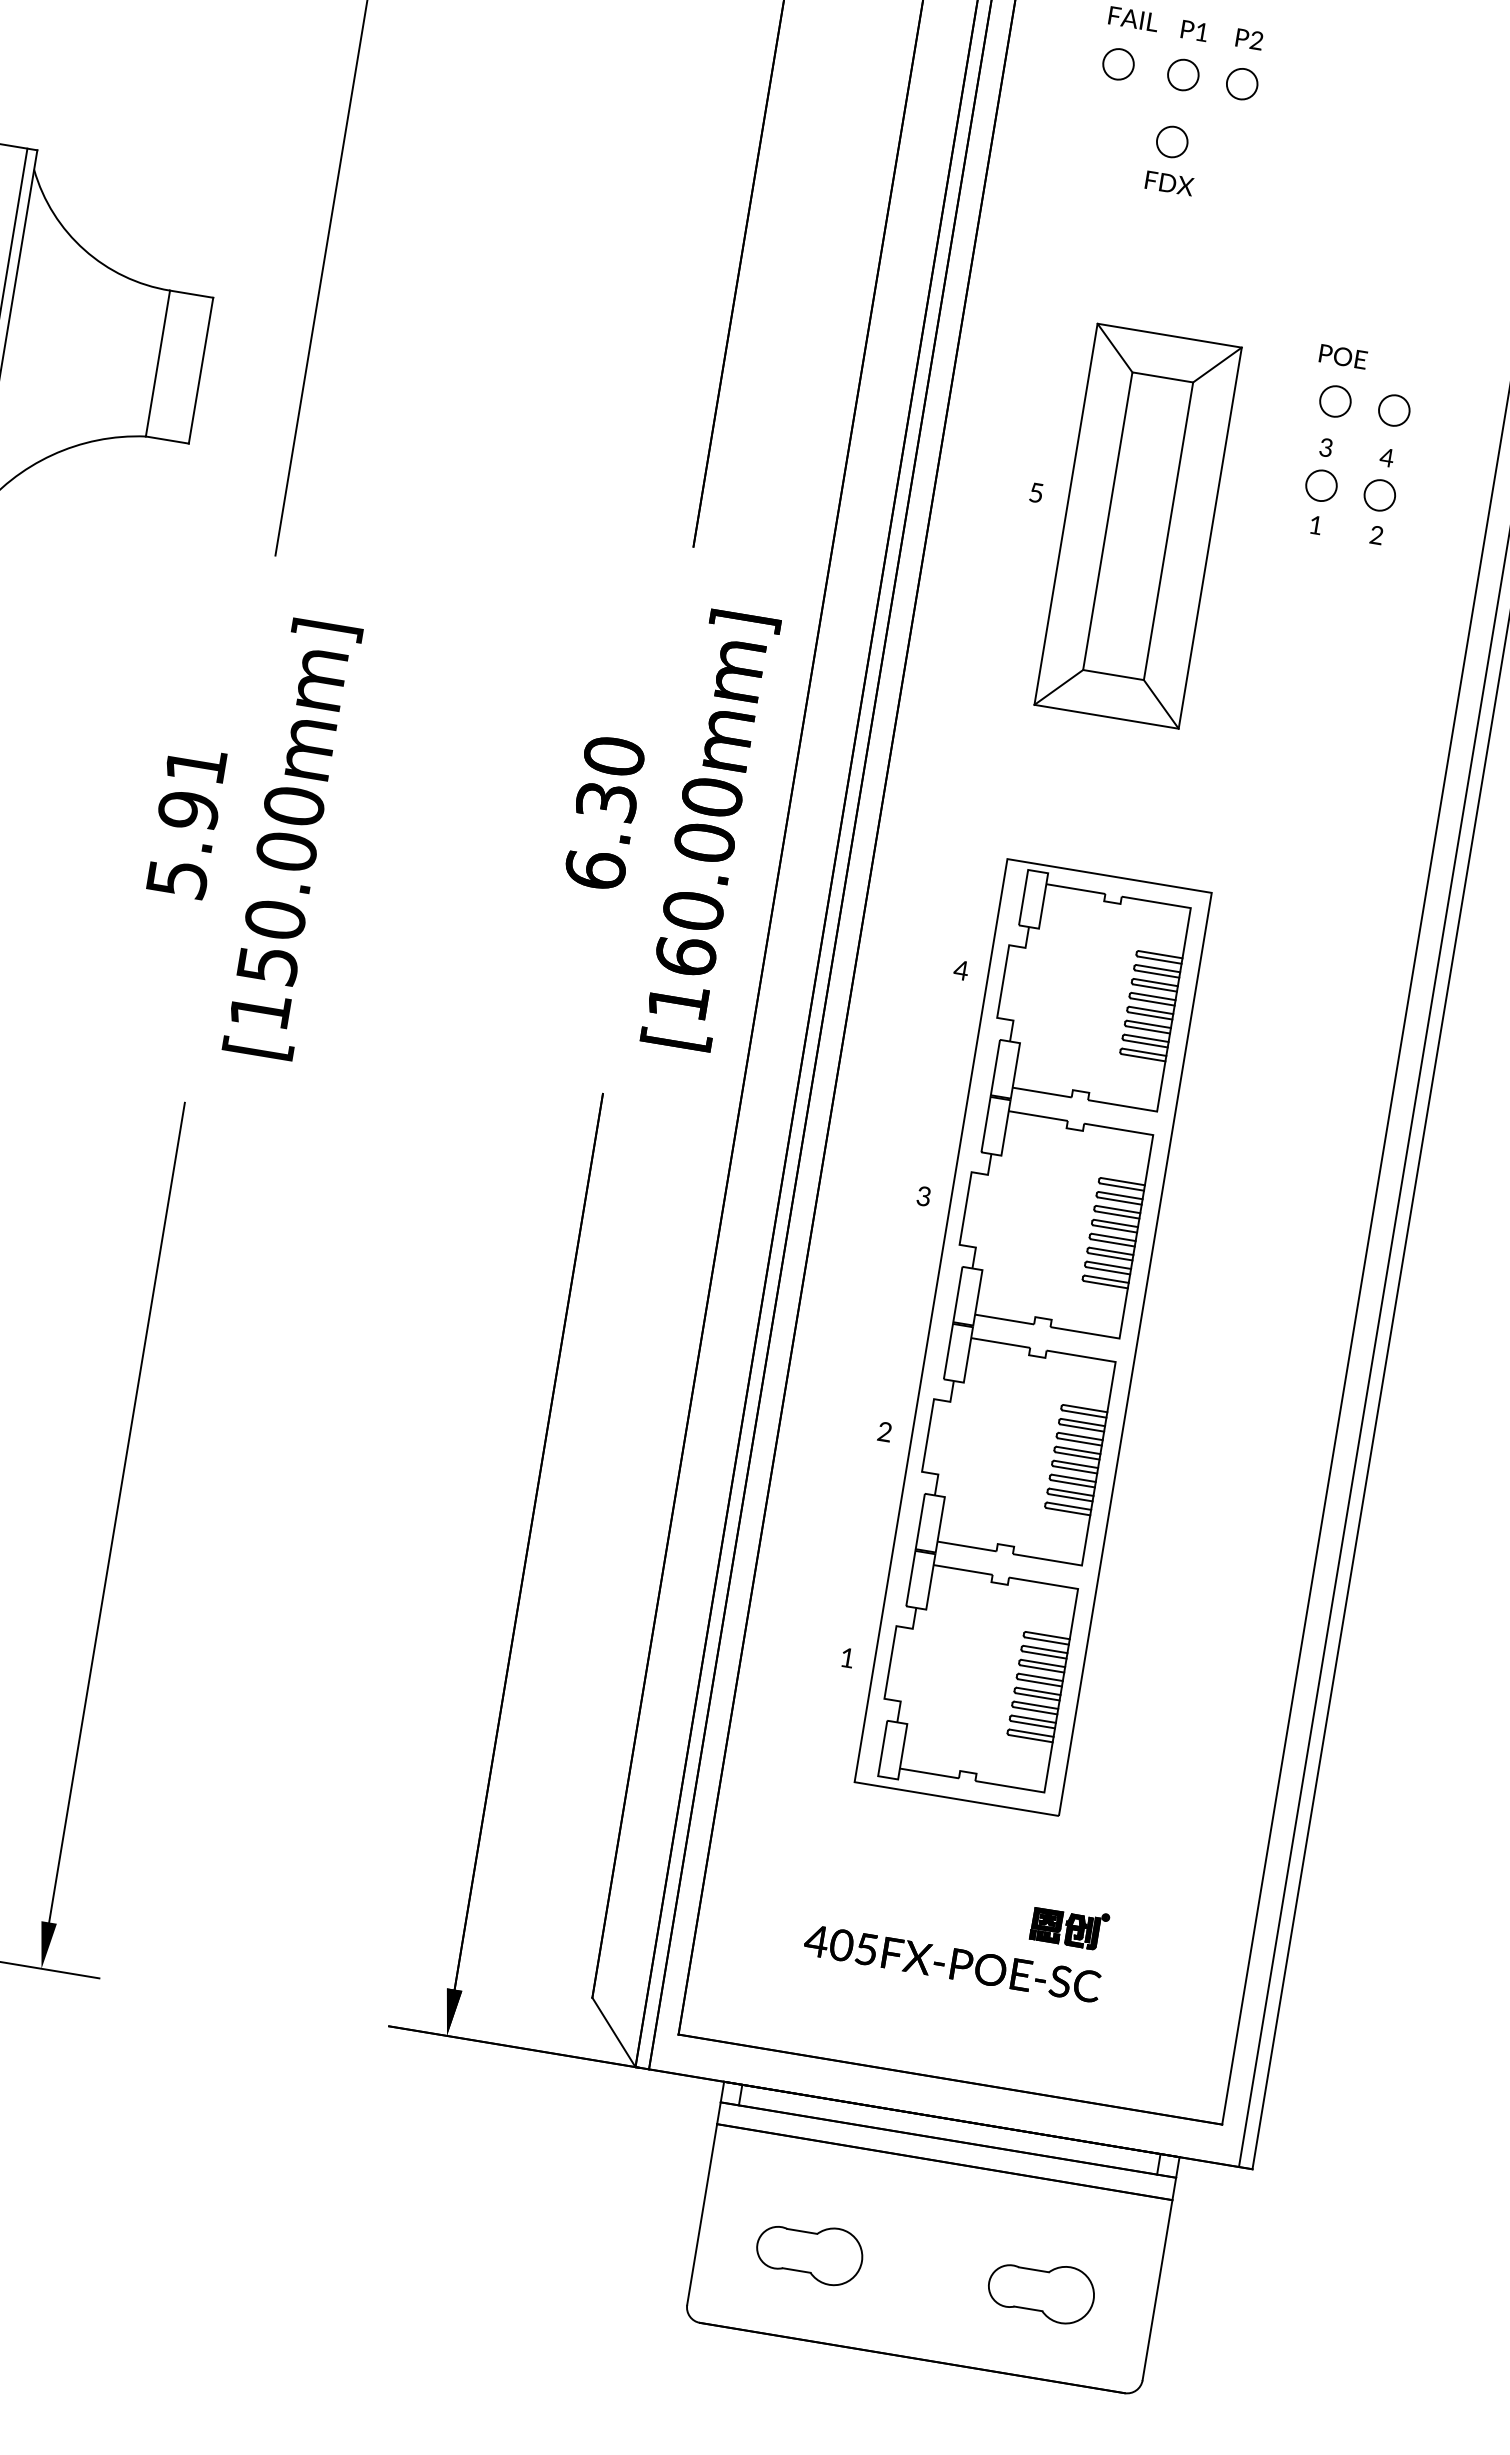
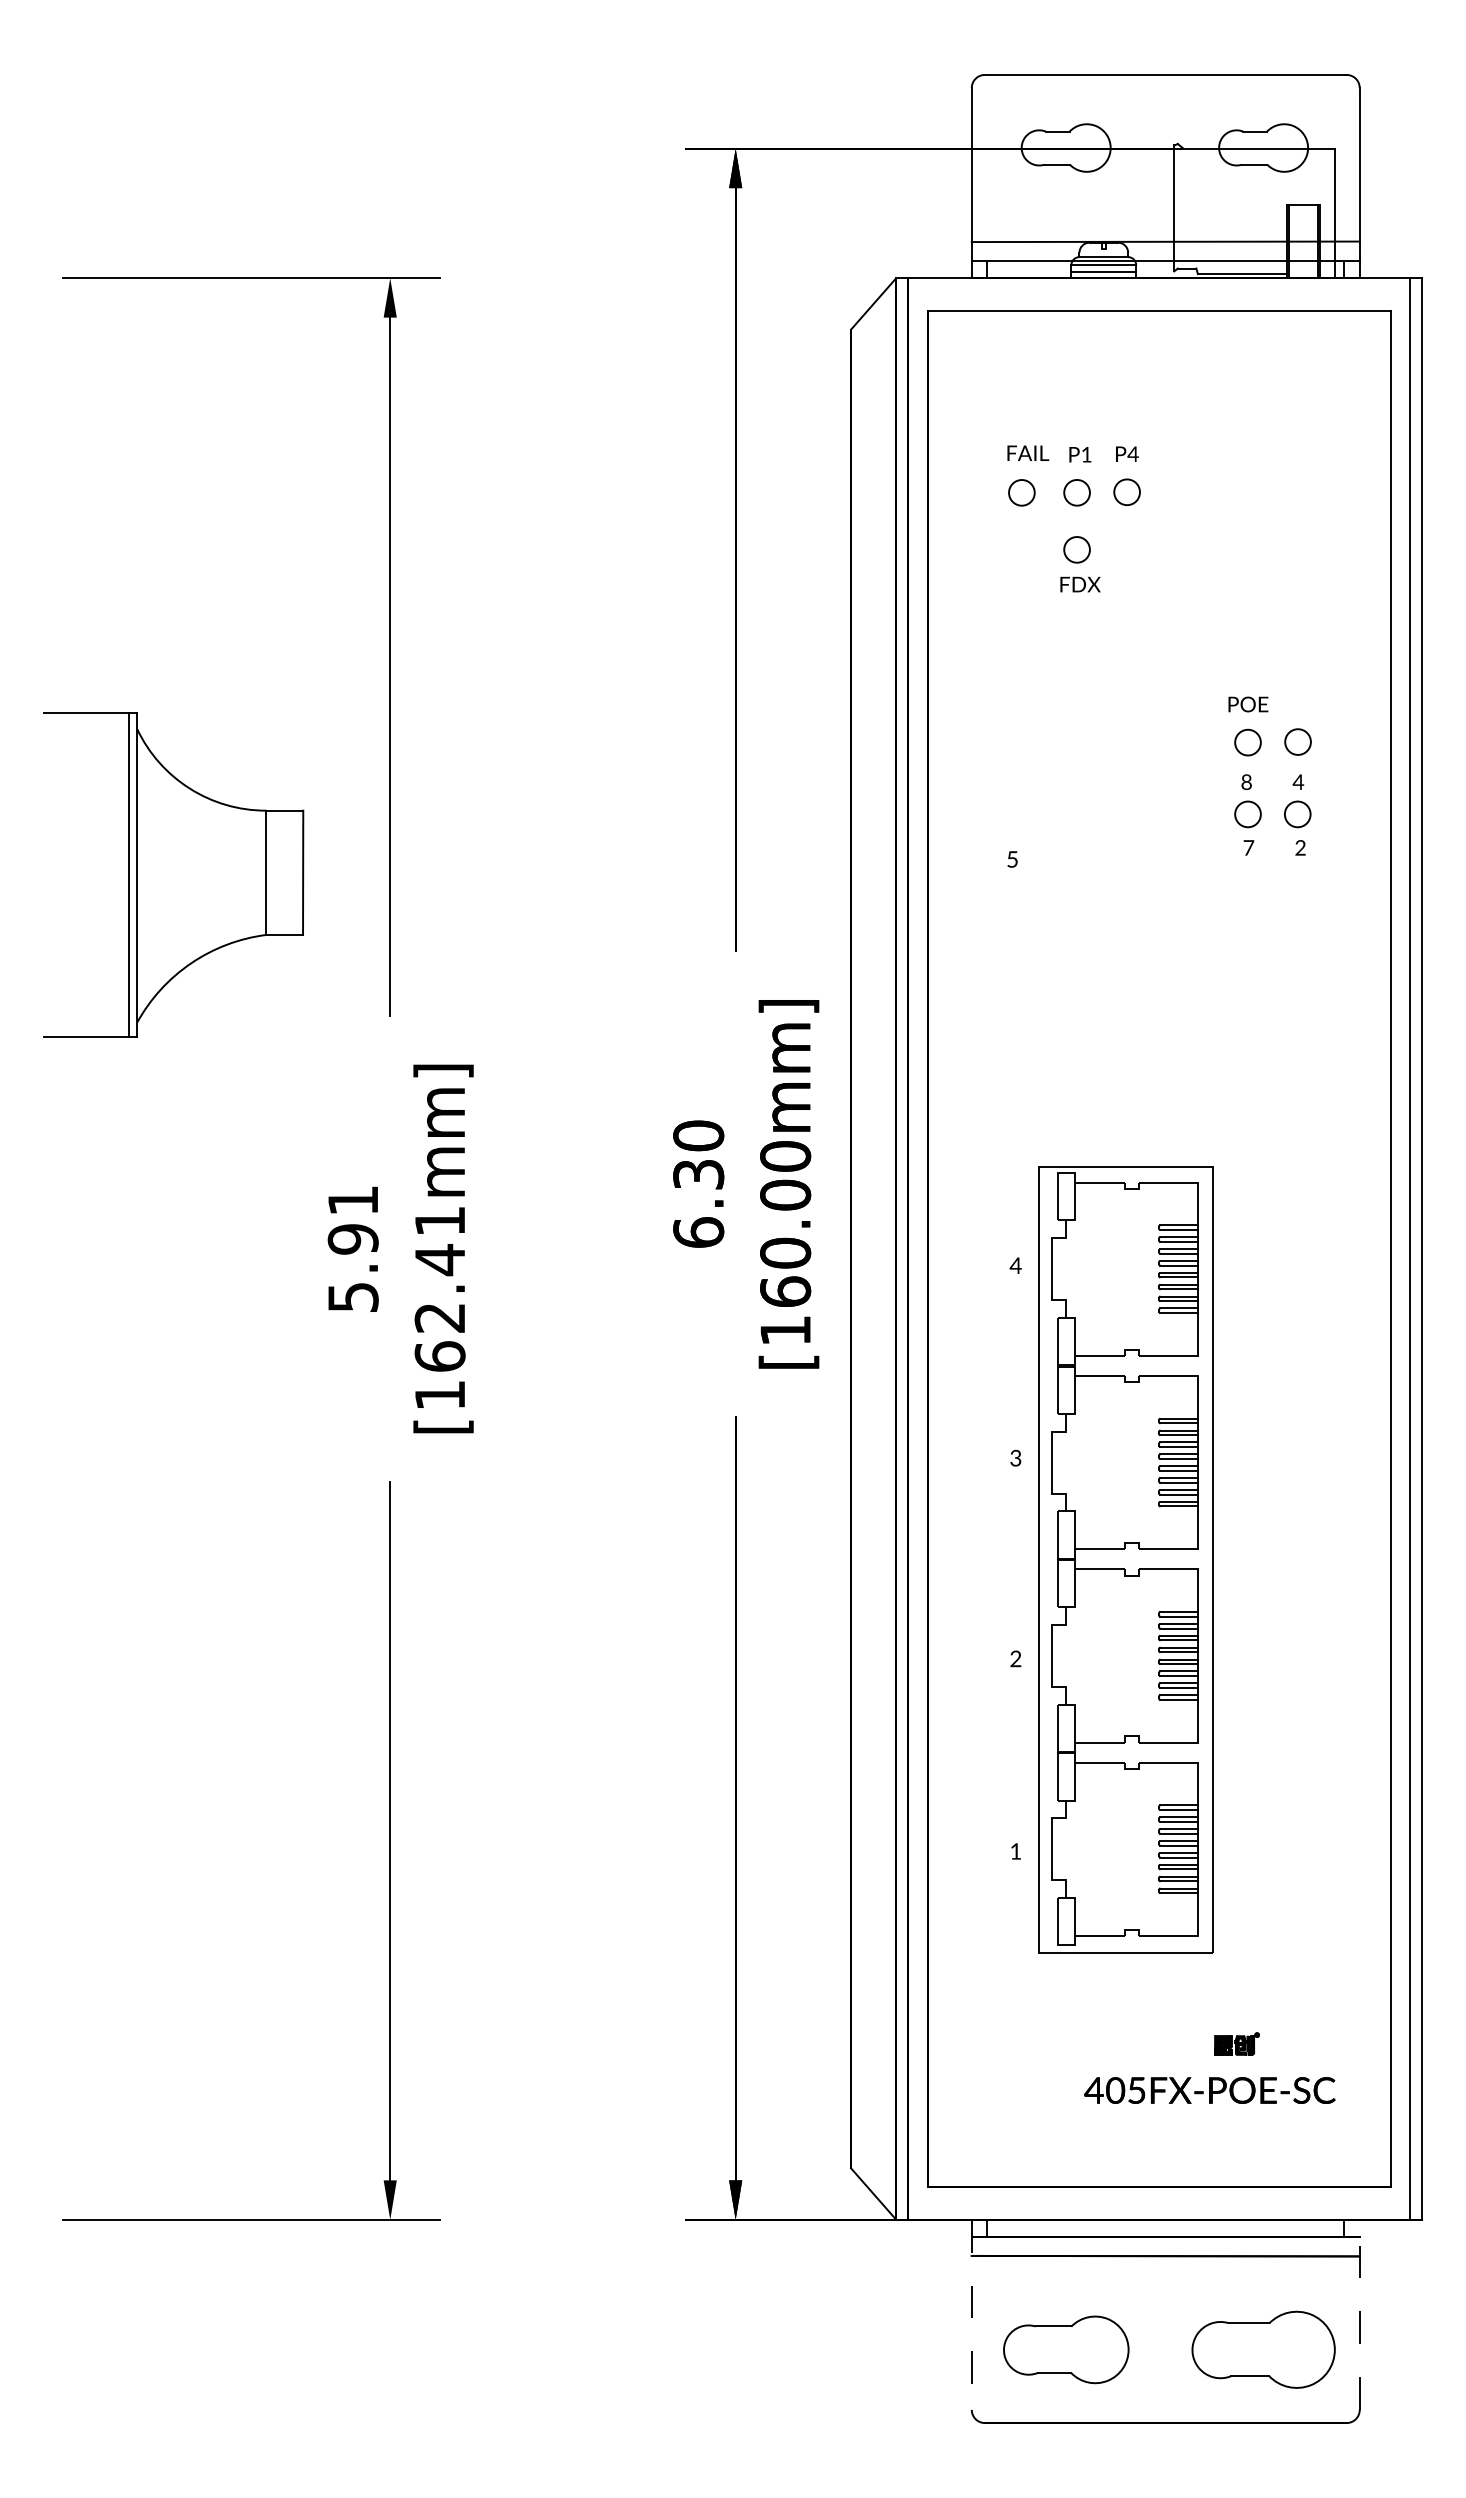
text: (1256, 39) -> (1132, 453), P2 -> P4
text: (1325, 448) -> (1246, 782), 3 -> 8
text: (1315, 524) -> (1248, 847), 1 -> 7
part: (1138, 525) -> (1101, 872), removed
text: (280, 885) -> (439, 1288), [150.00mm] -> [162.41mm]
part: (1069, 1926) -> (1236, 2043), size x0.7
text: (952, 1963) -> (1209, 2090), moved
line: (705, 2194) -> (971, 2315), solid -> dashed
part: (808, 2252) -> (1065, 2349), size x1.4
line: (1160, 2268) -> (1359, 2314), solid -> dashed
part: (1041, 2290) -> (1263, 2349), size x1.6

